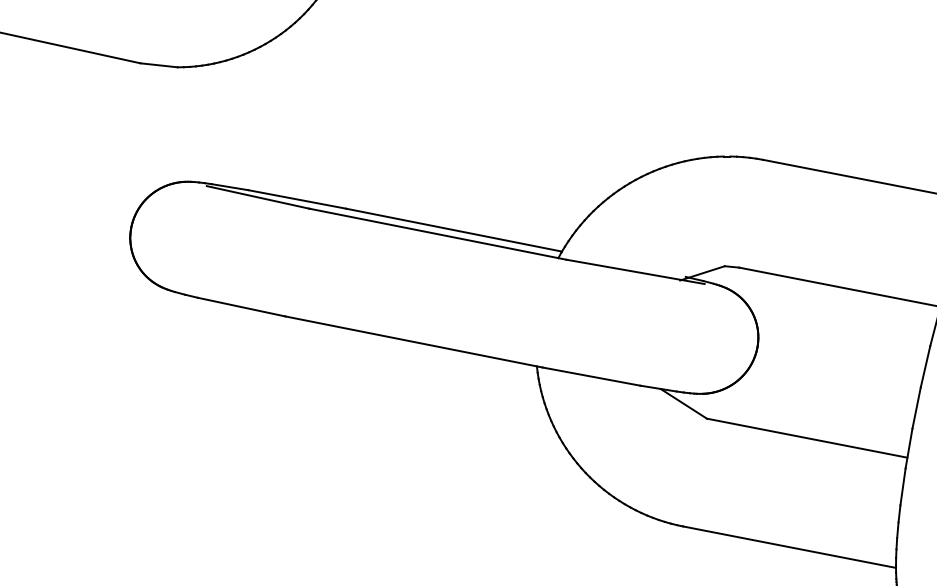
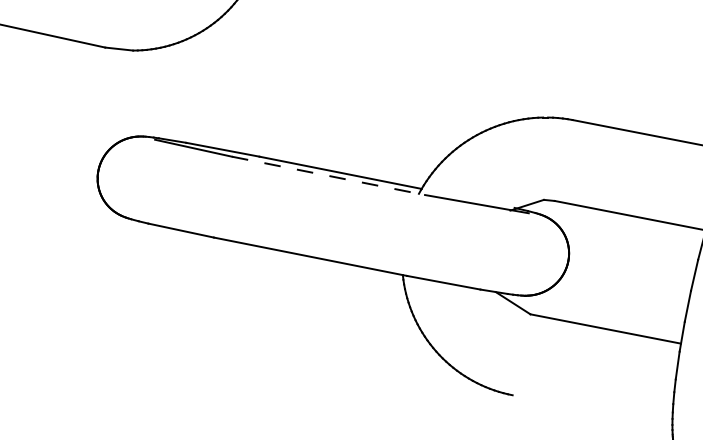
line: (438, 234) -> (328, 176), solid -> dashed
line: (789, 546) -> (592, 410), removed

